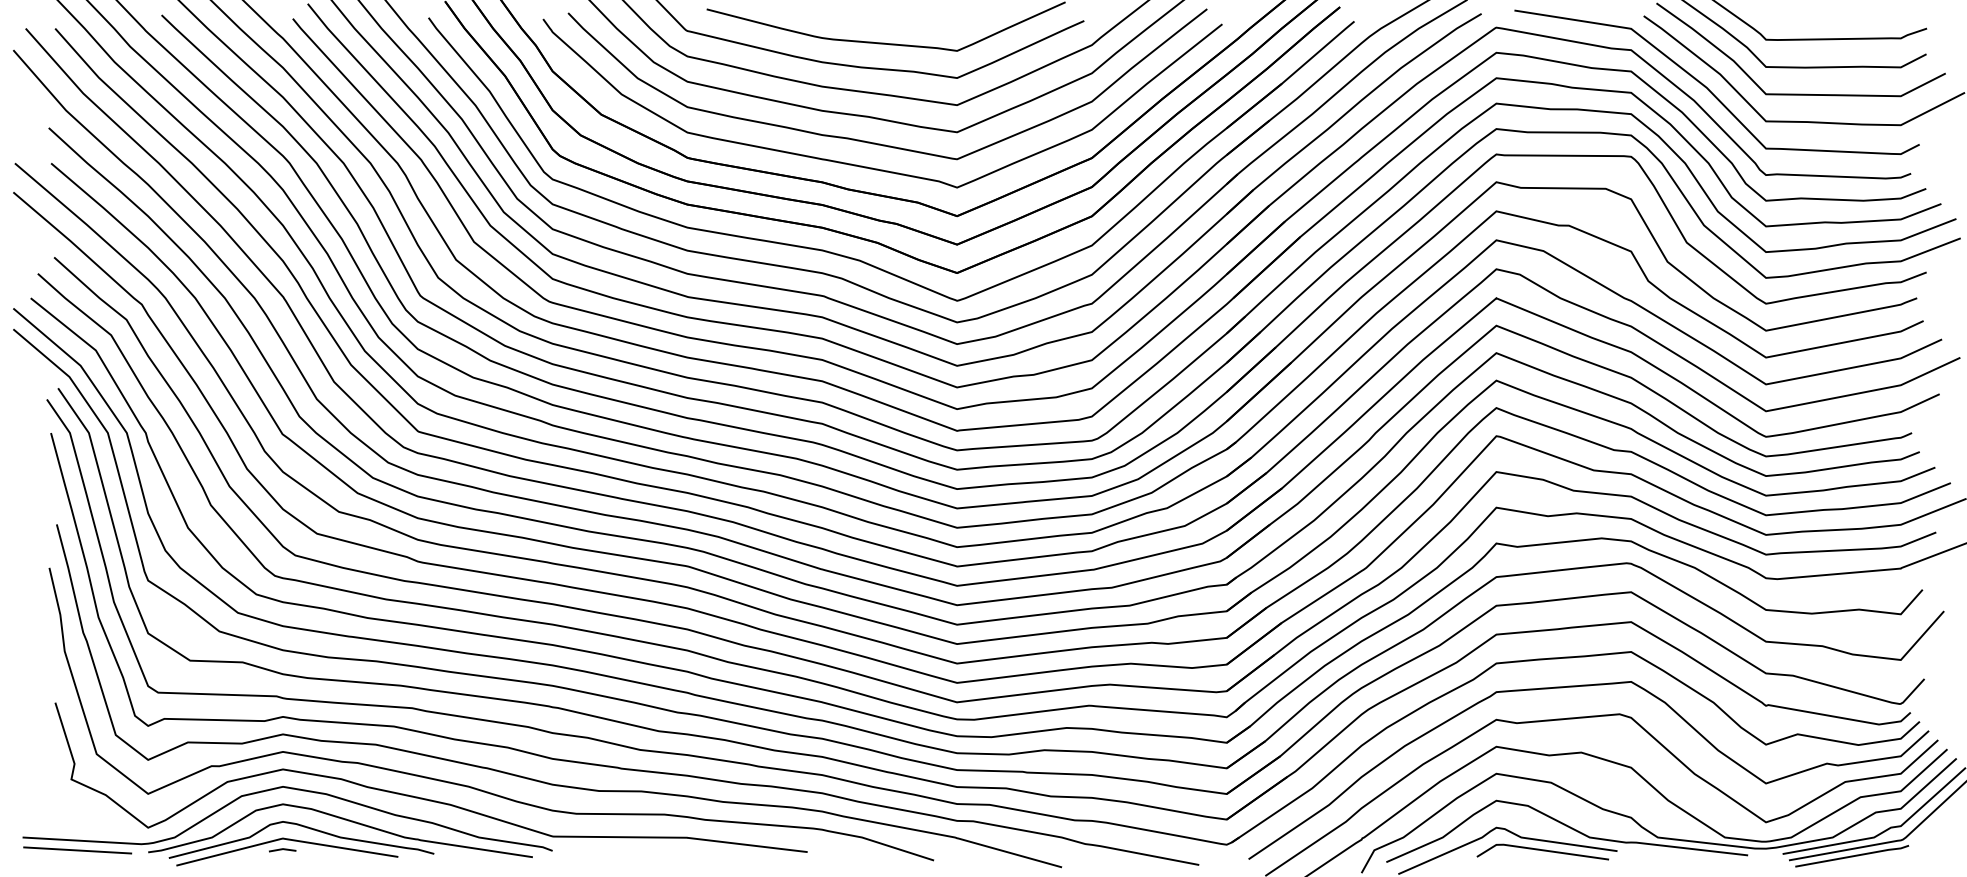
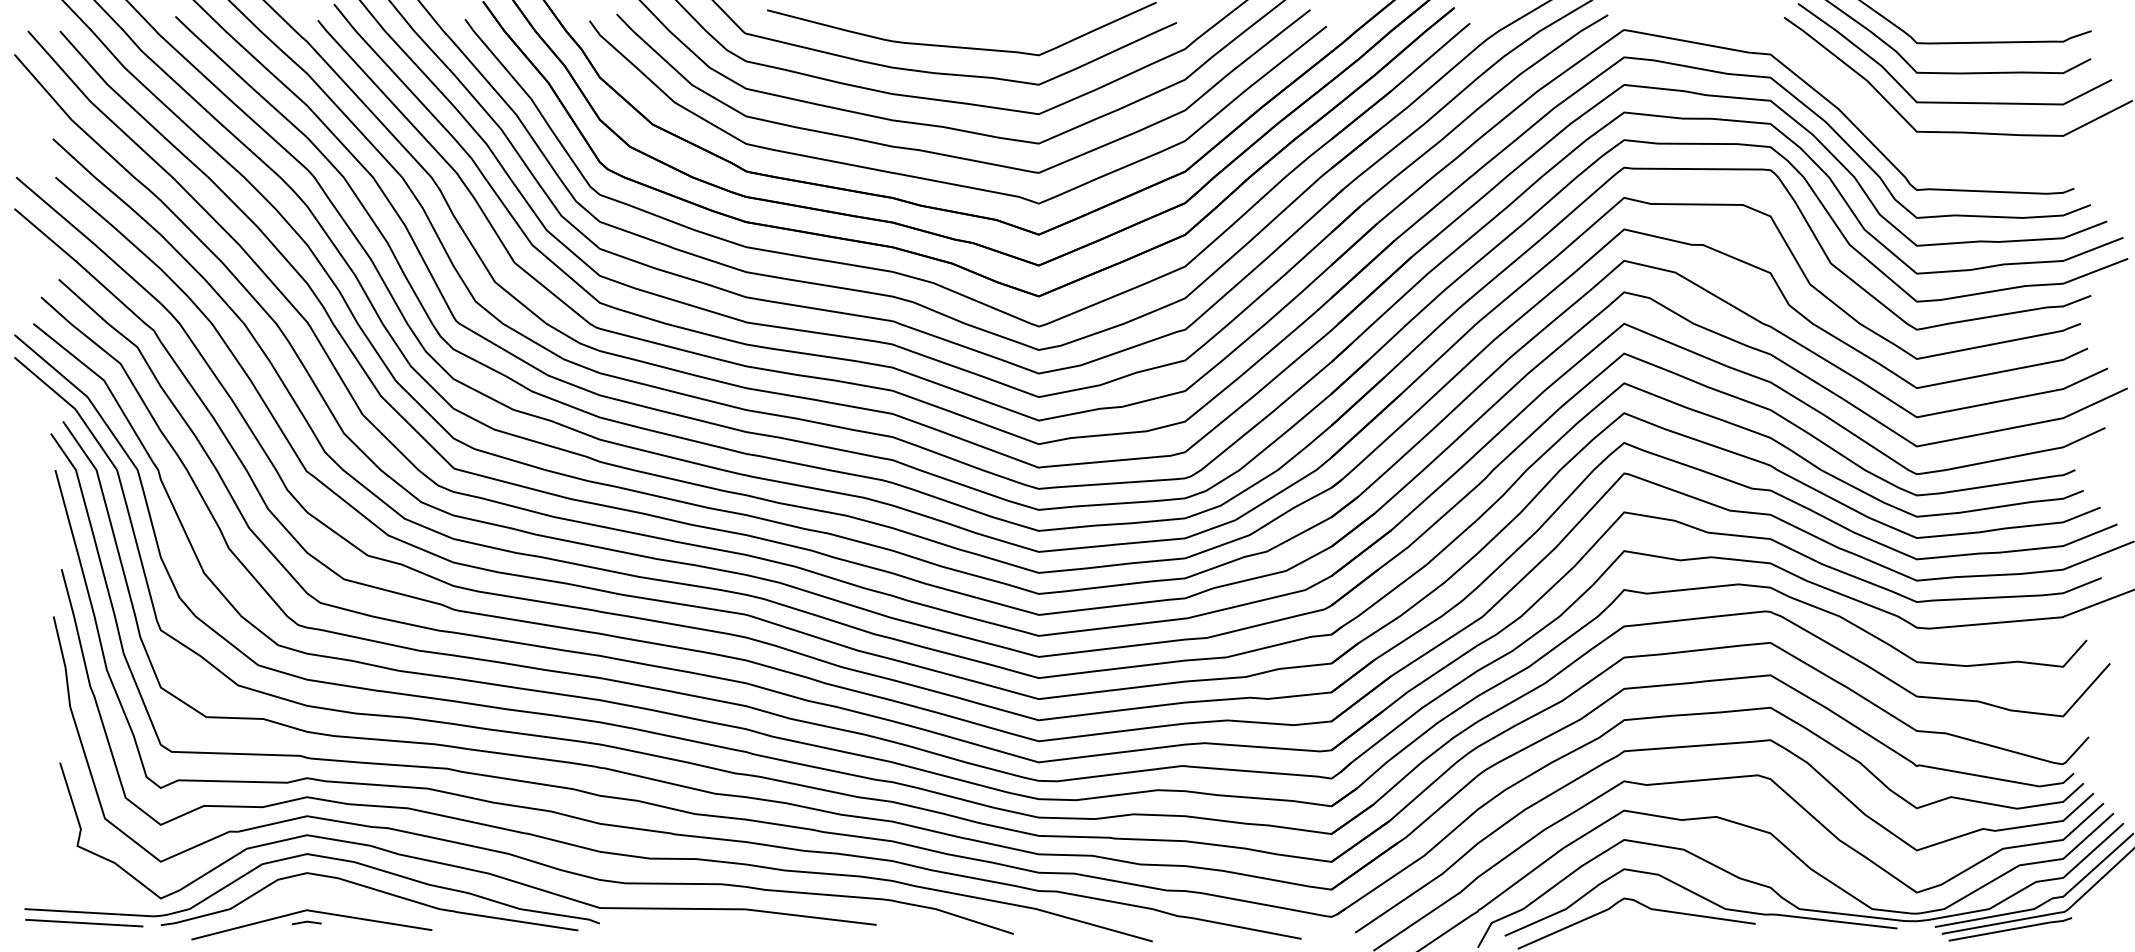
curve: (1709, 88) -> (1855, 96), removed
curve: (304, 827) -> (330, 898), removed
line: (1542, 850) -> (1674, 923), removed

